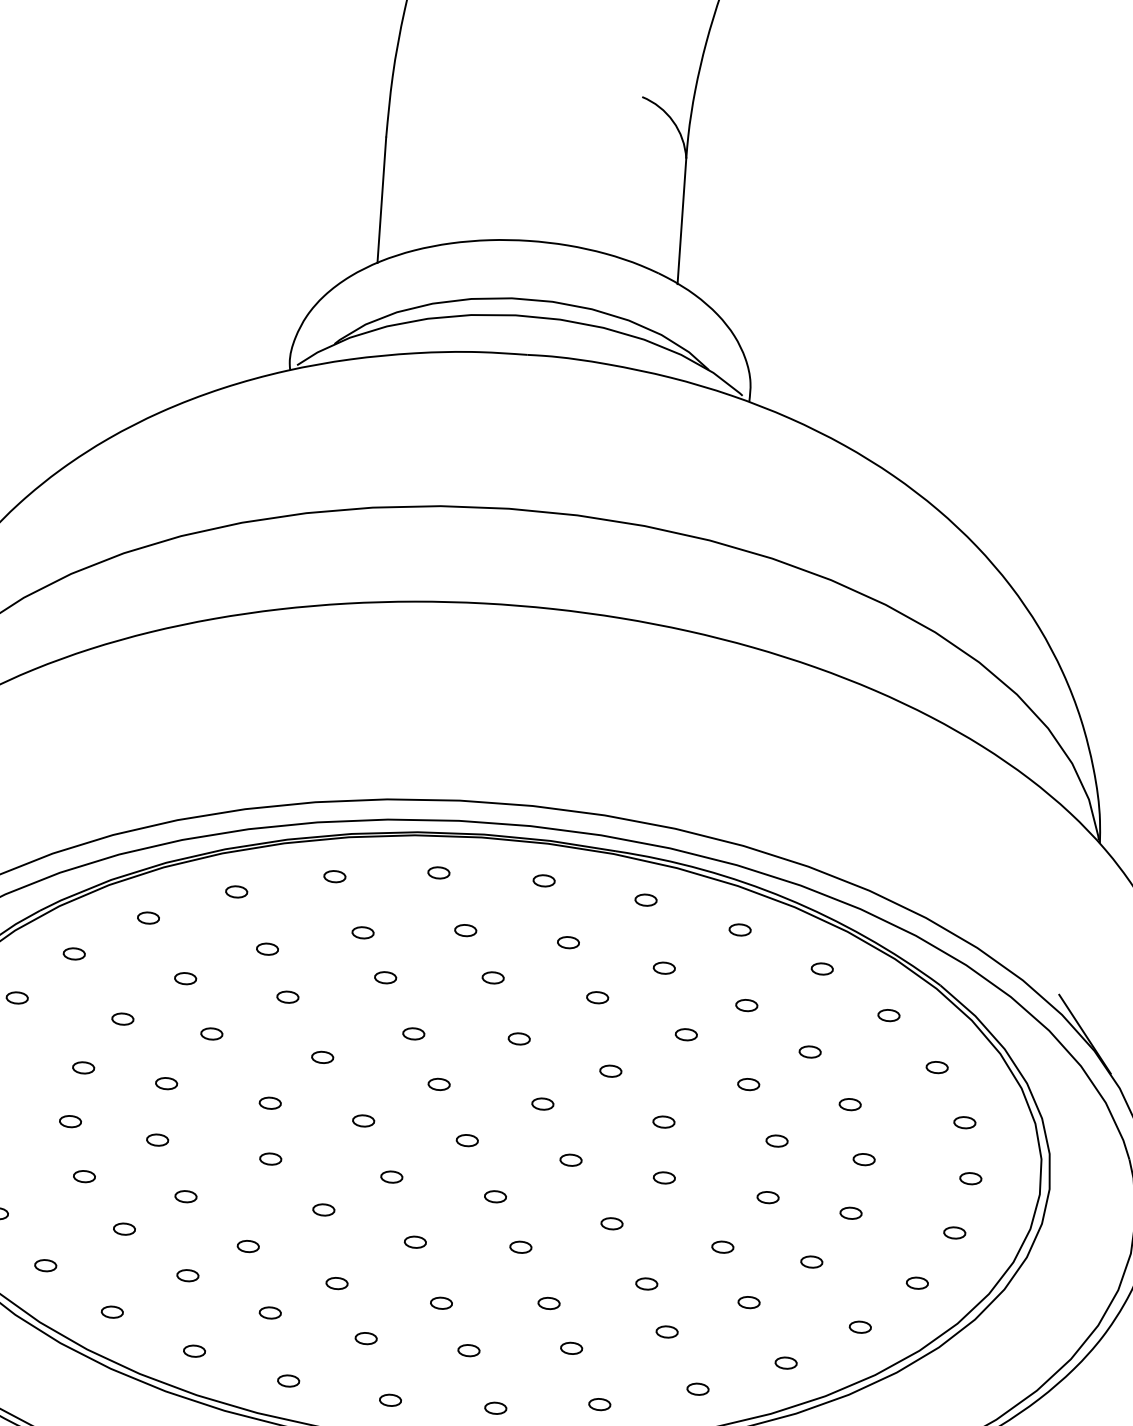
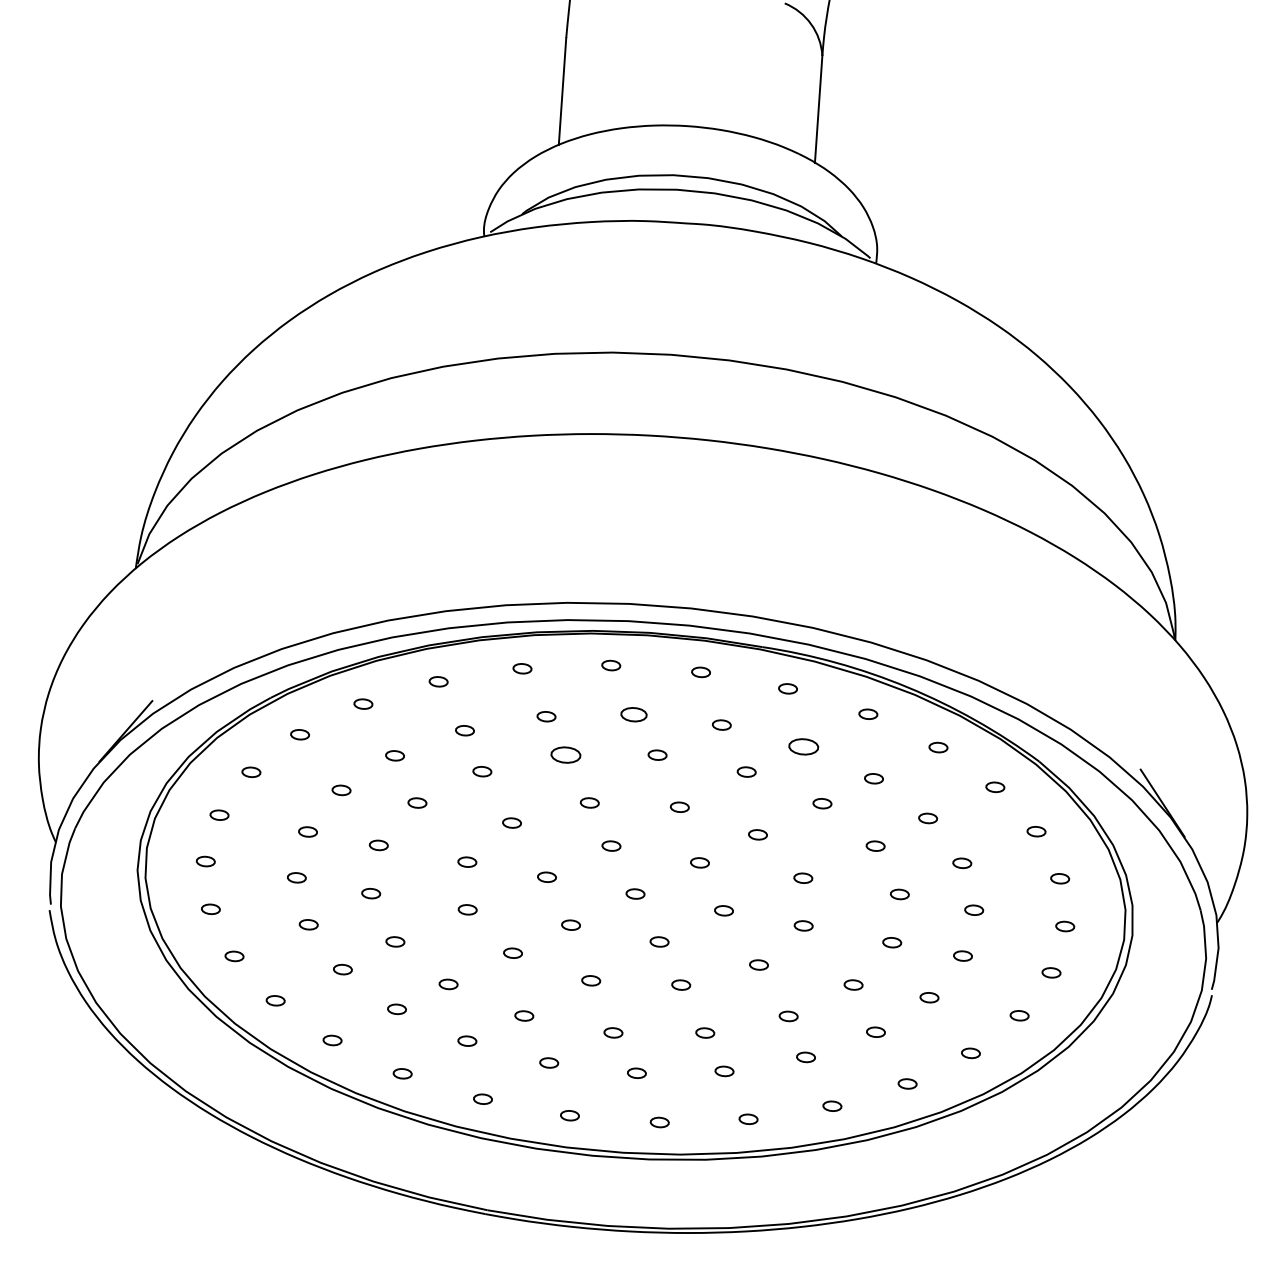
part: (466, 930) -> (634, 714), size x1.4
part: (664, 967) -> (803, 746), size x1.6
part: (385, 977) -> (565, 754), size x1.6

